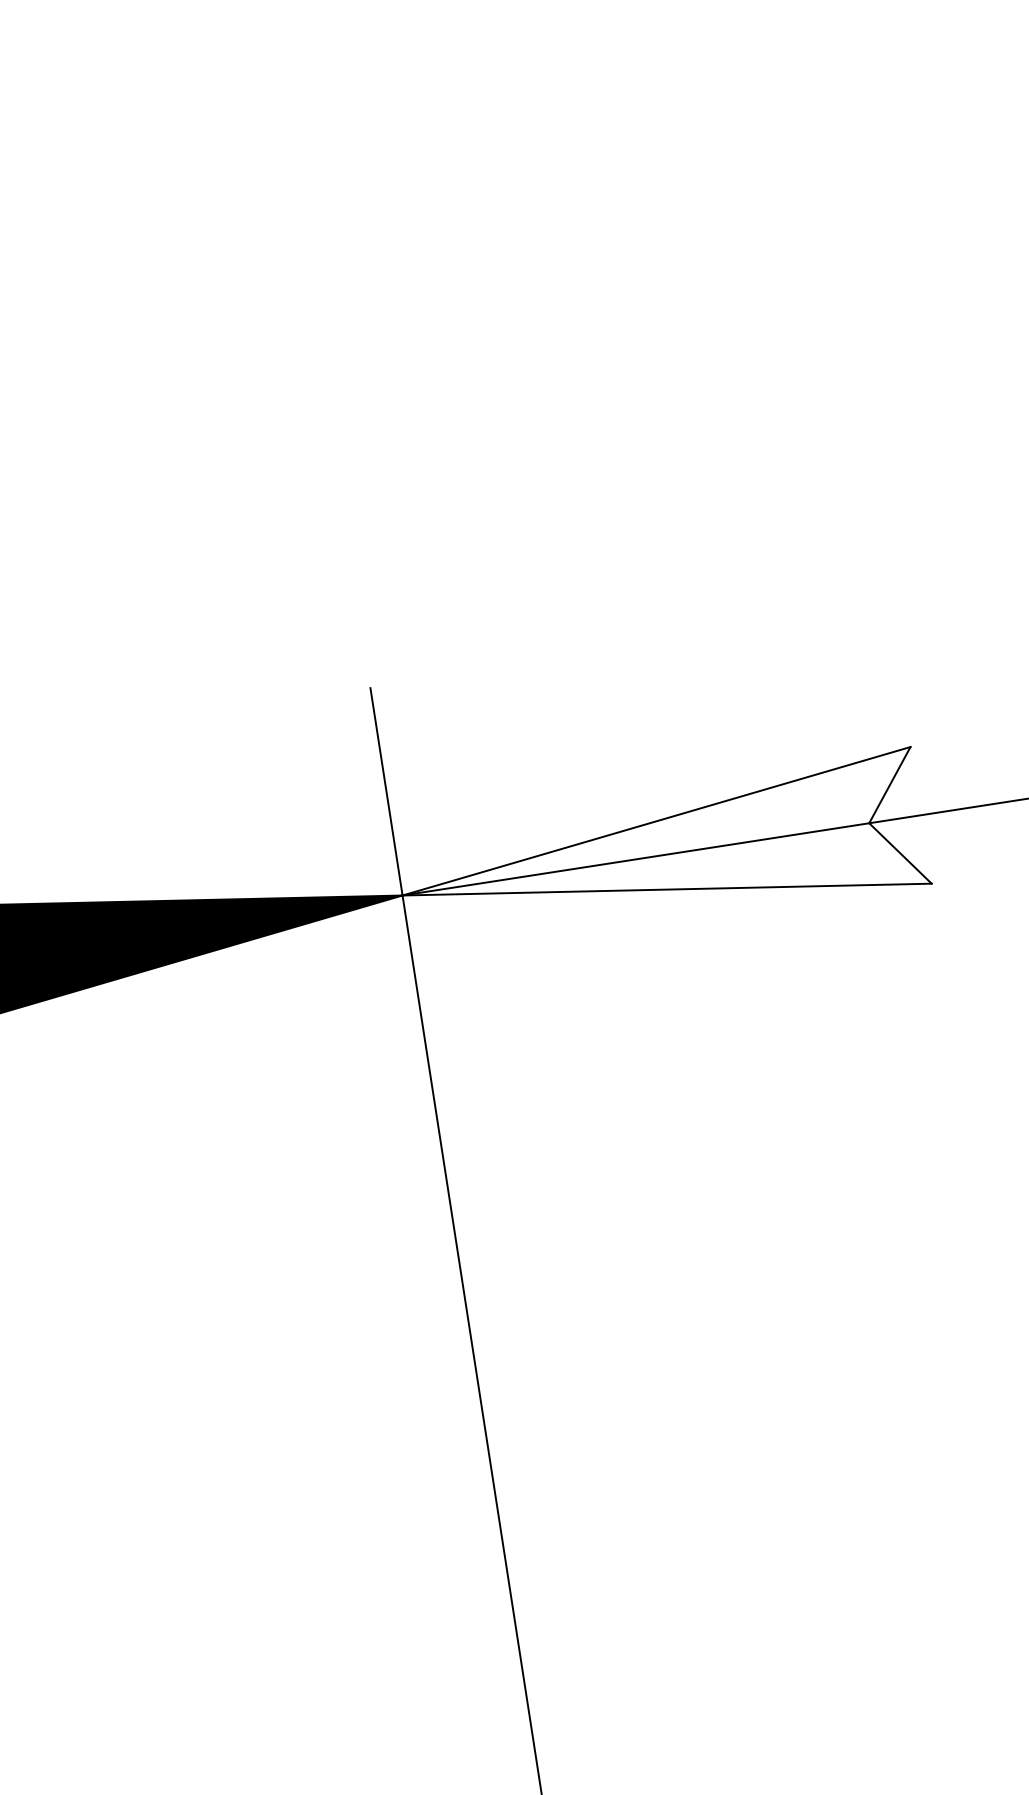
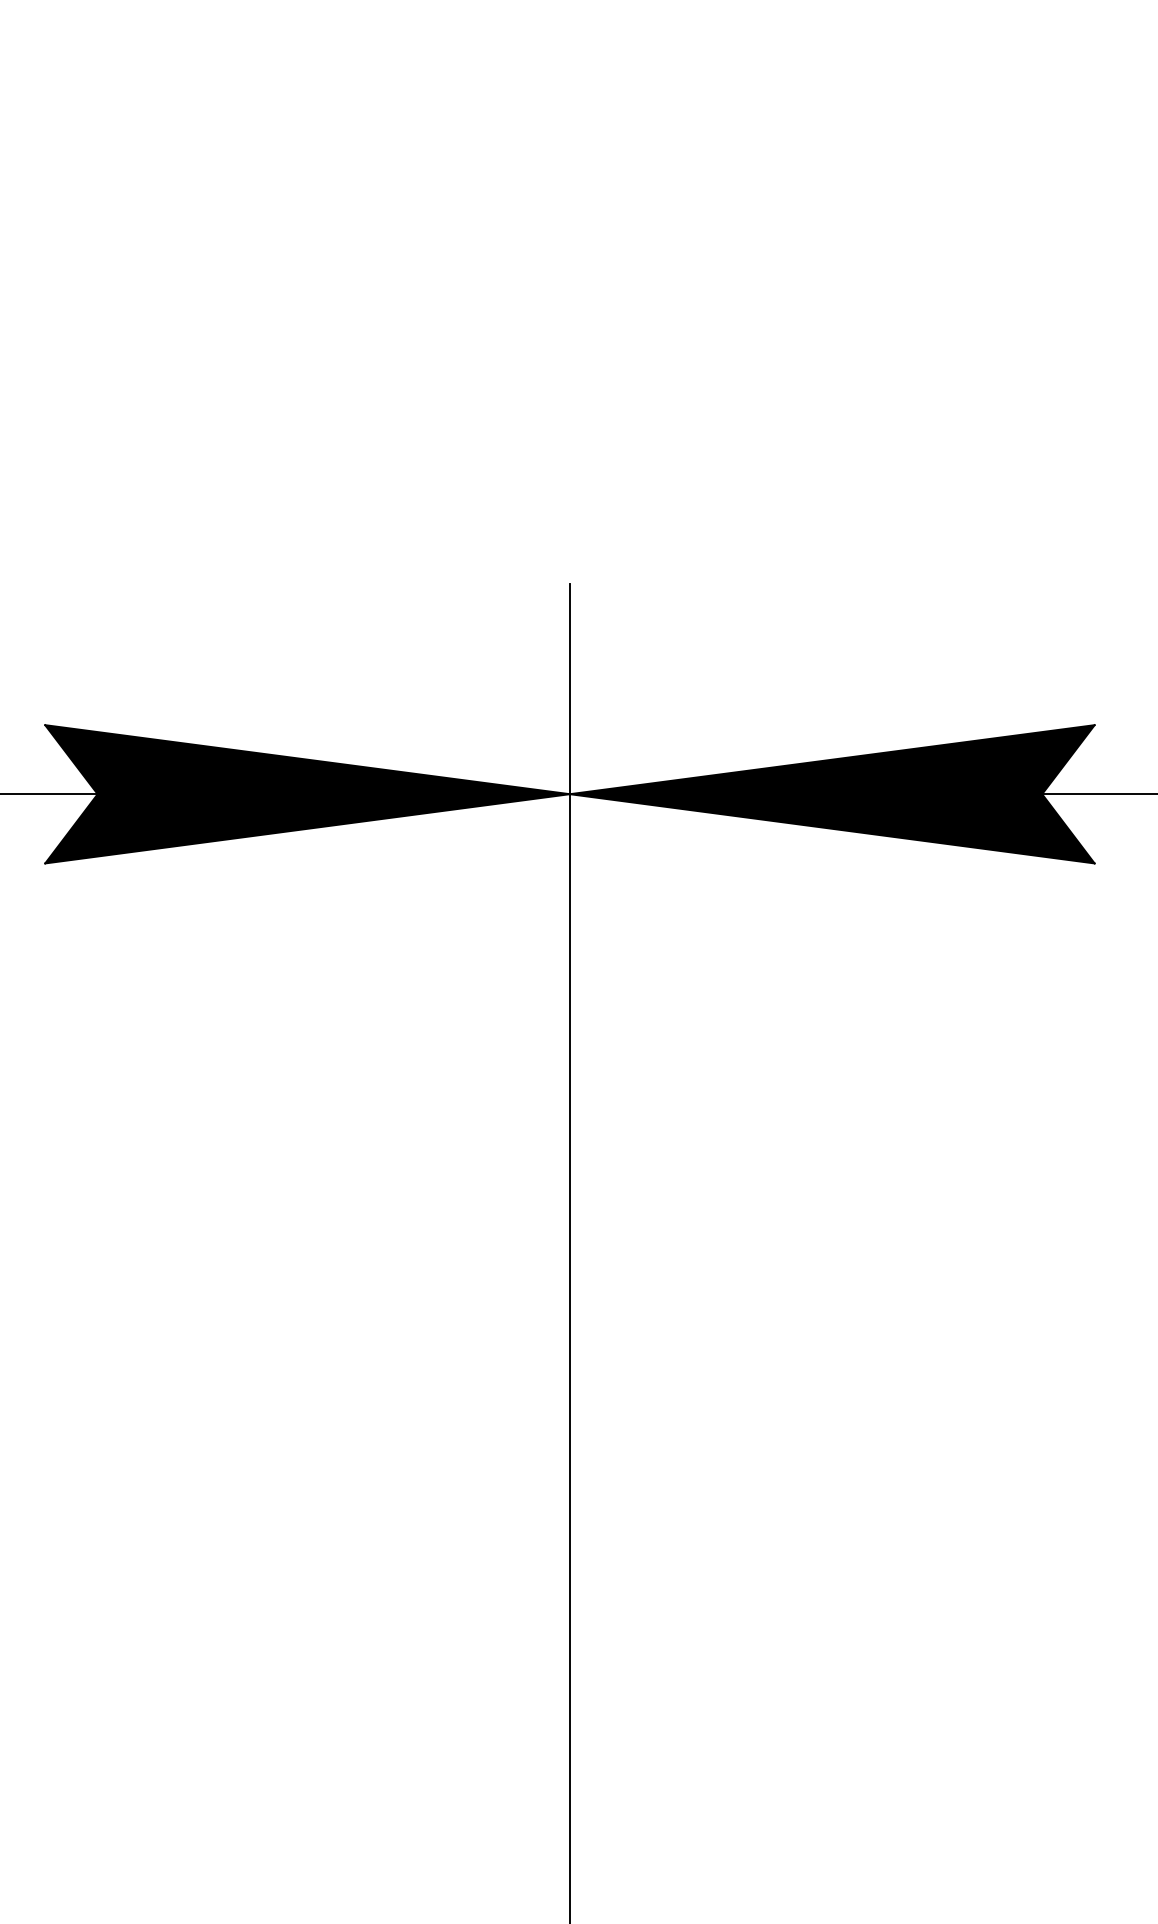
fill: (661, 855) -> (831, 794), added

